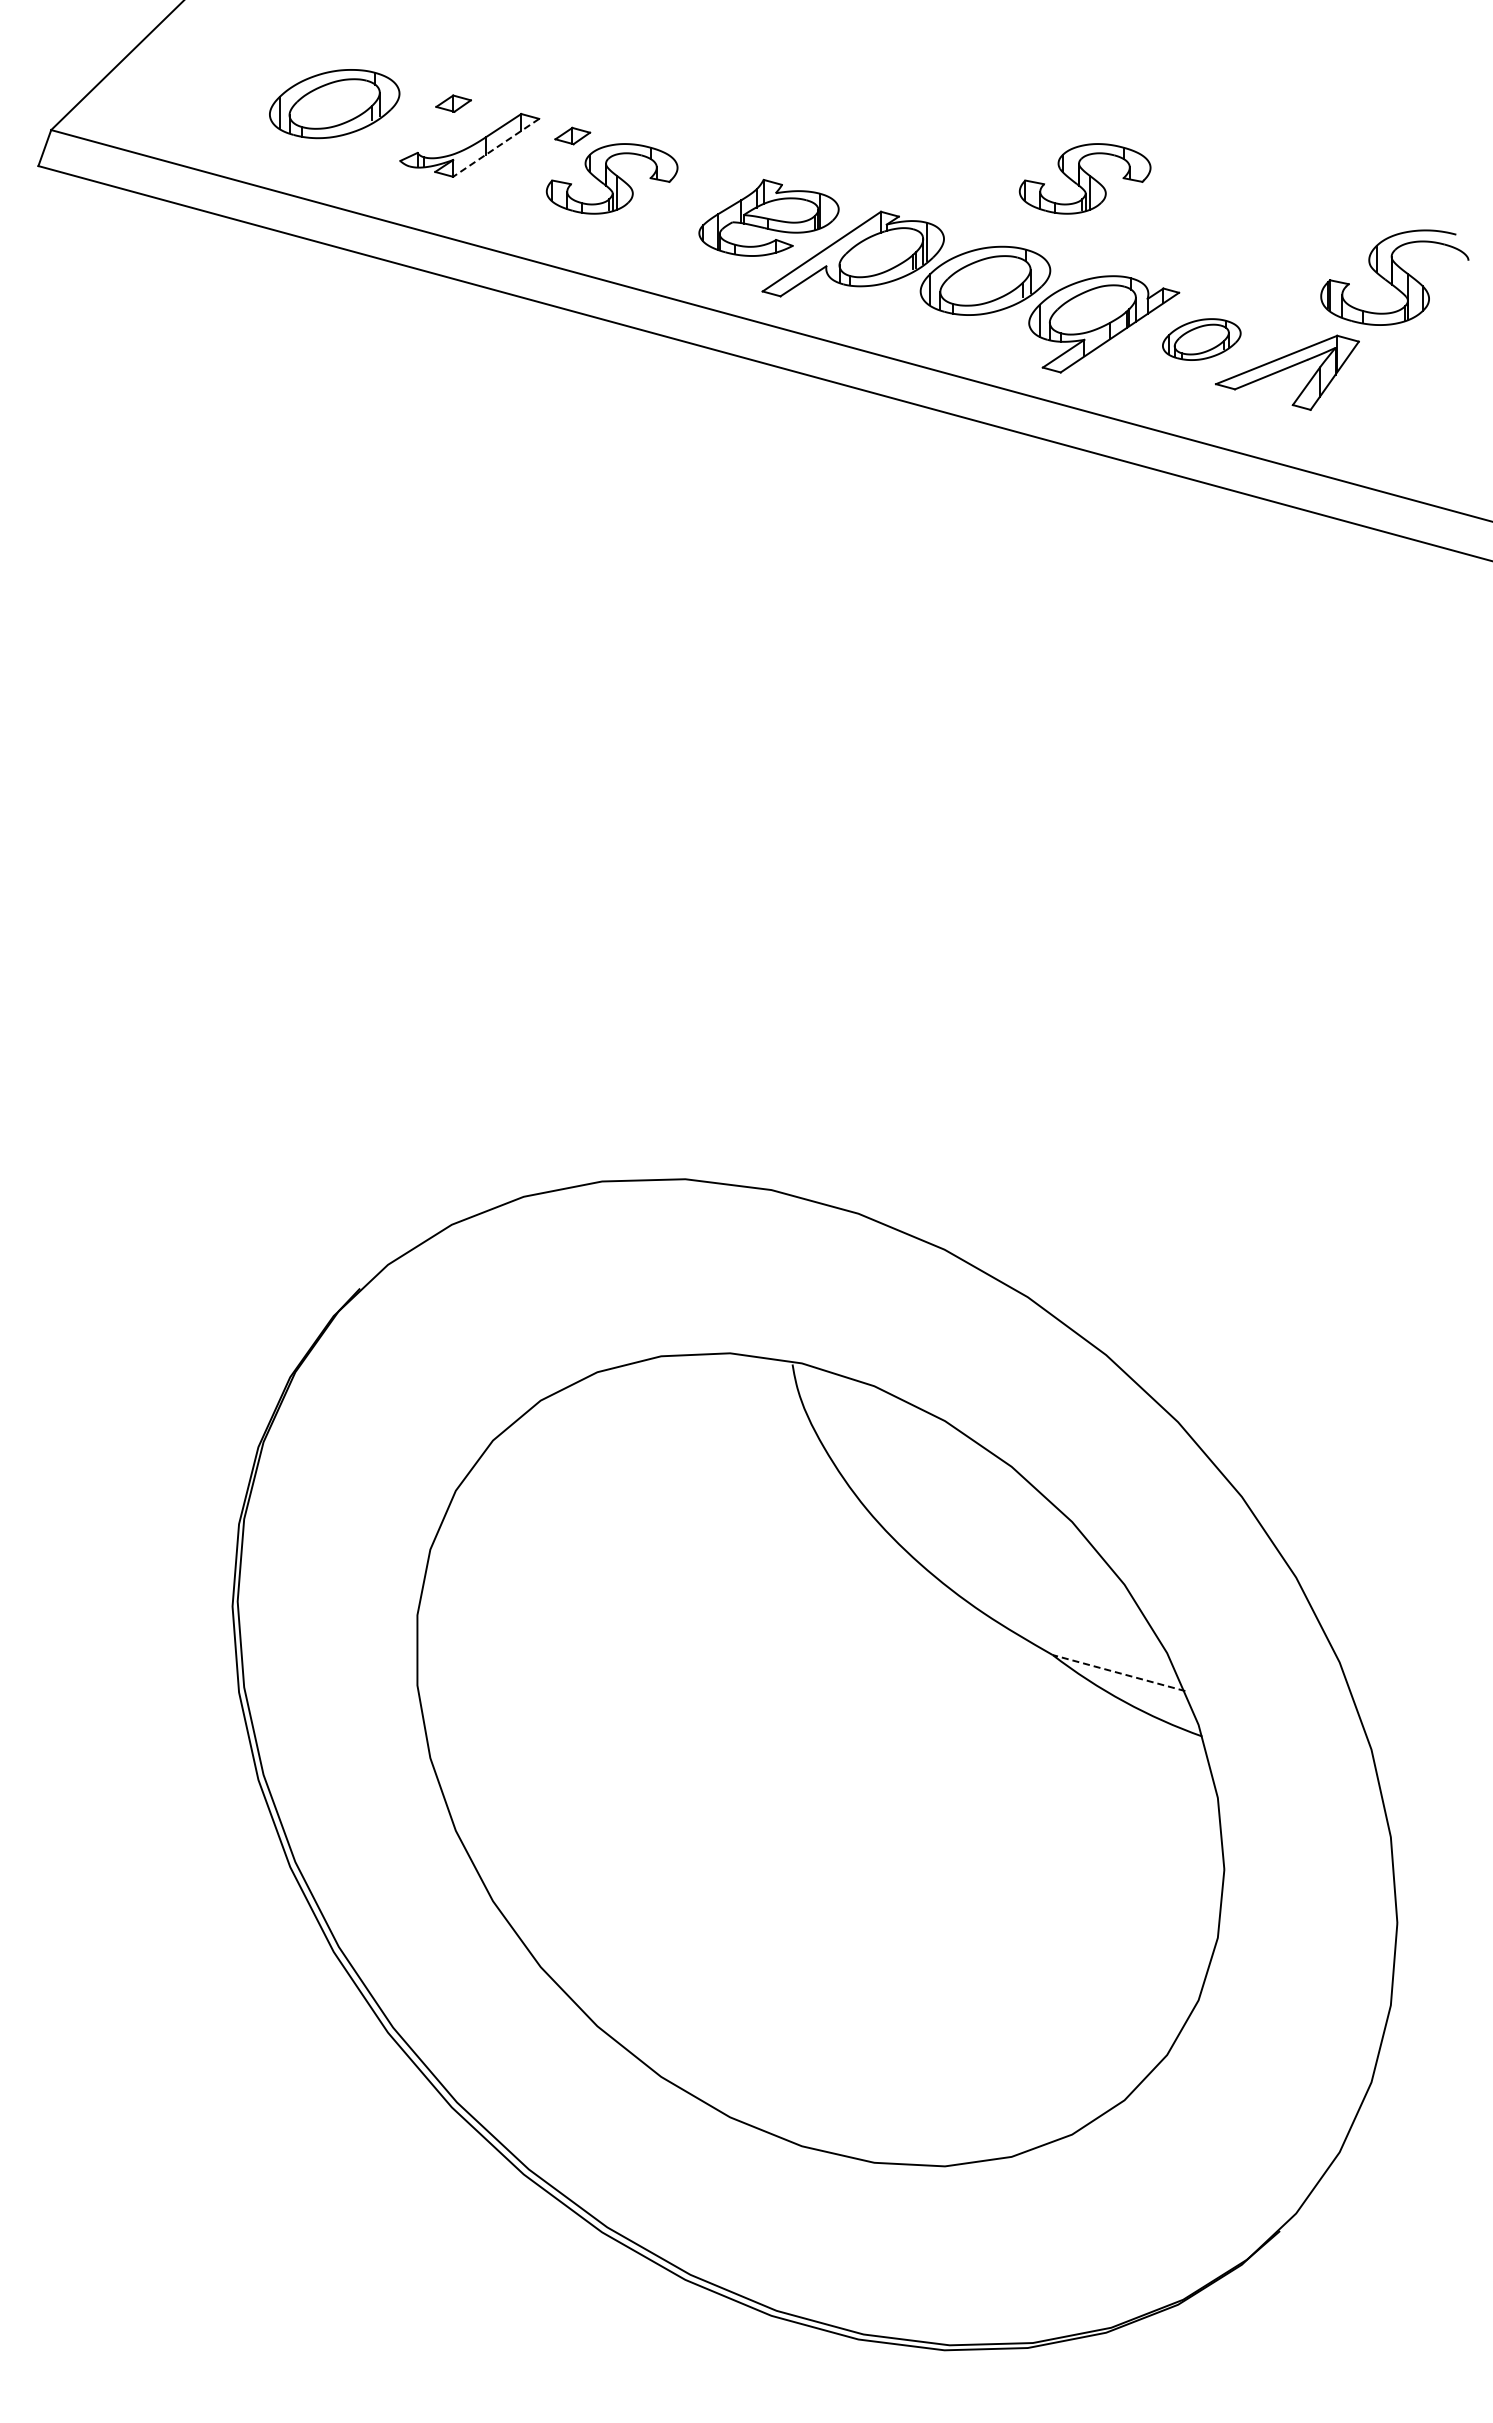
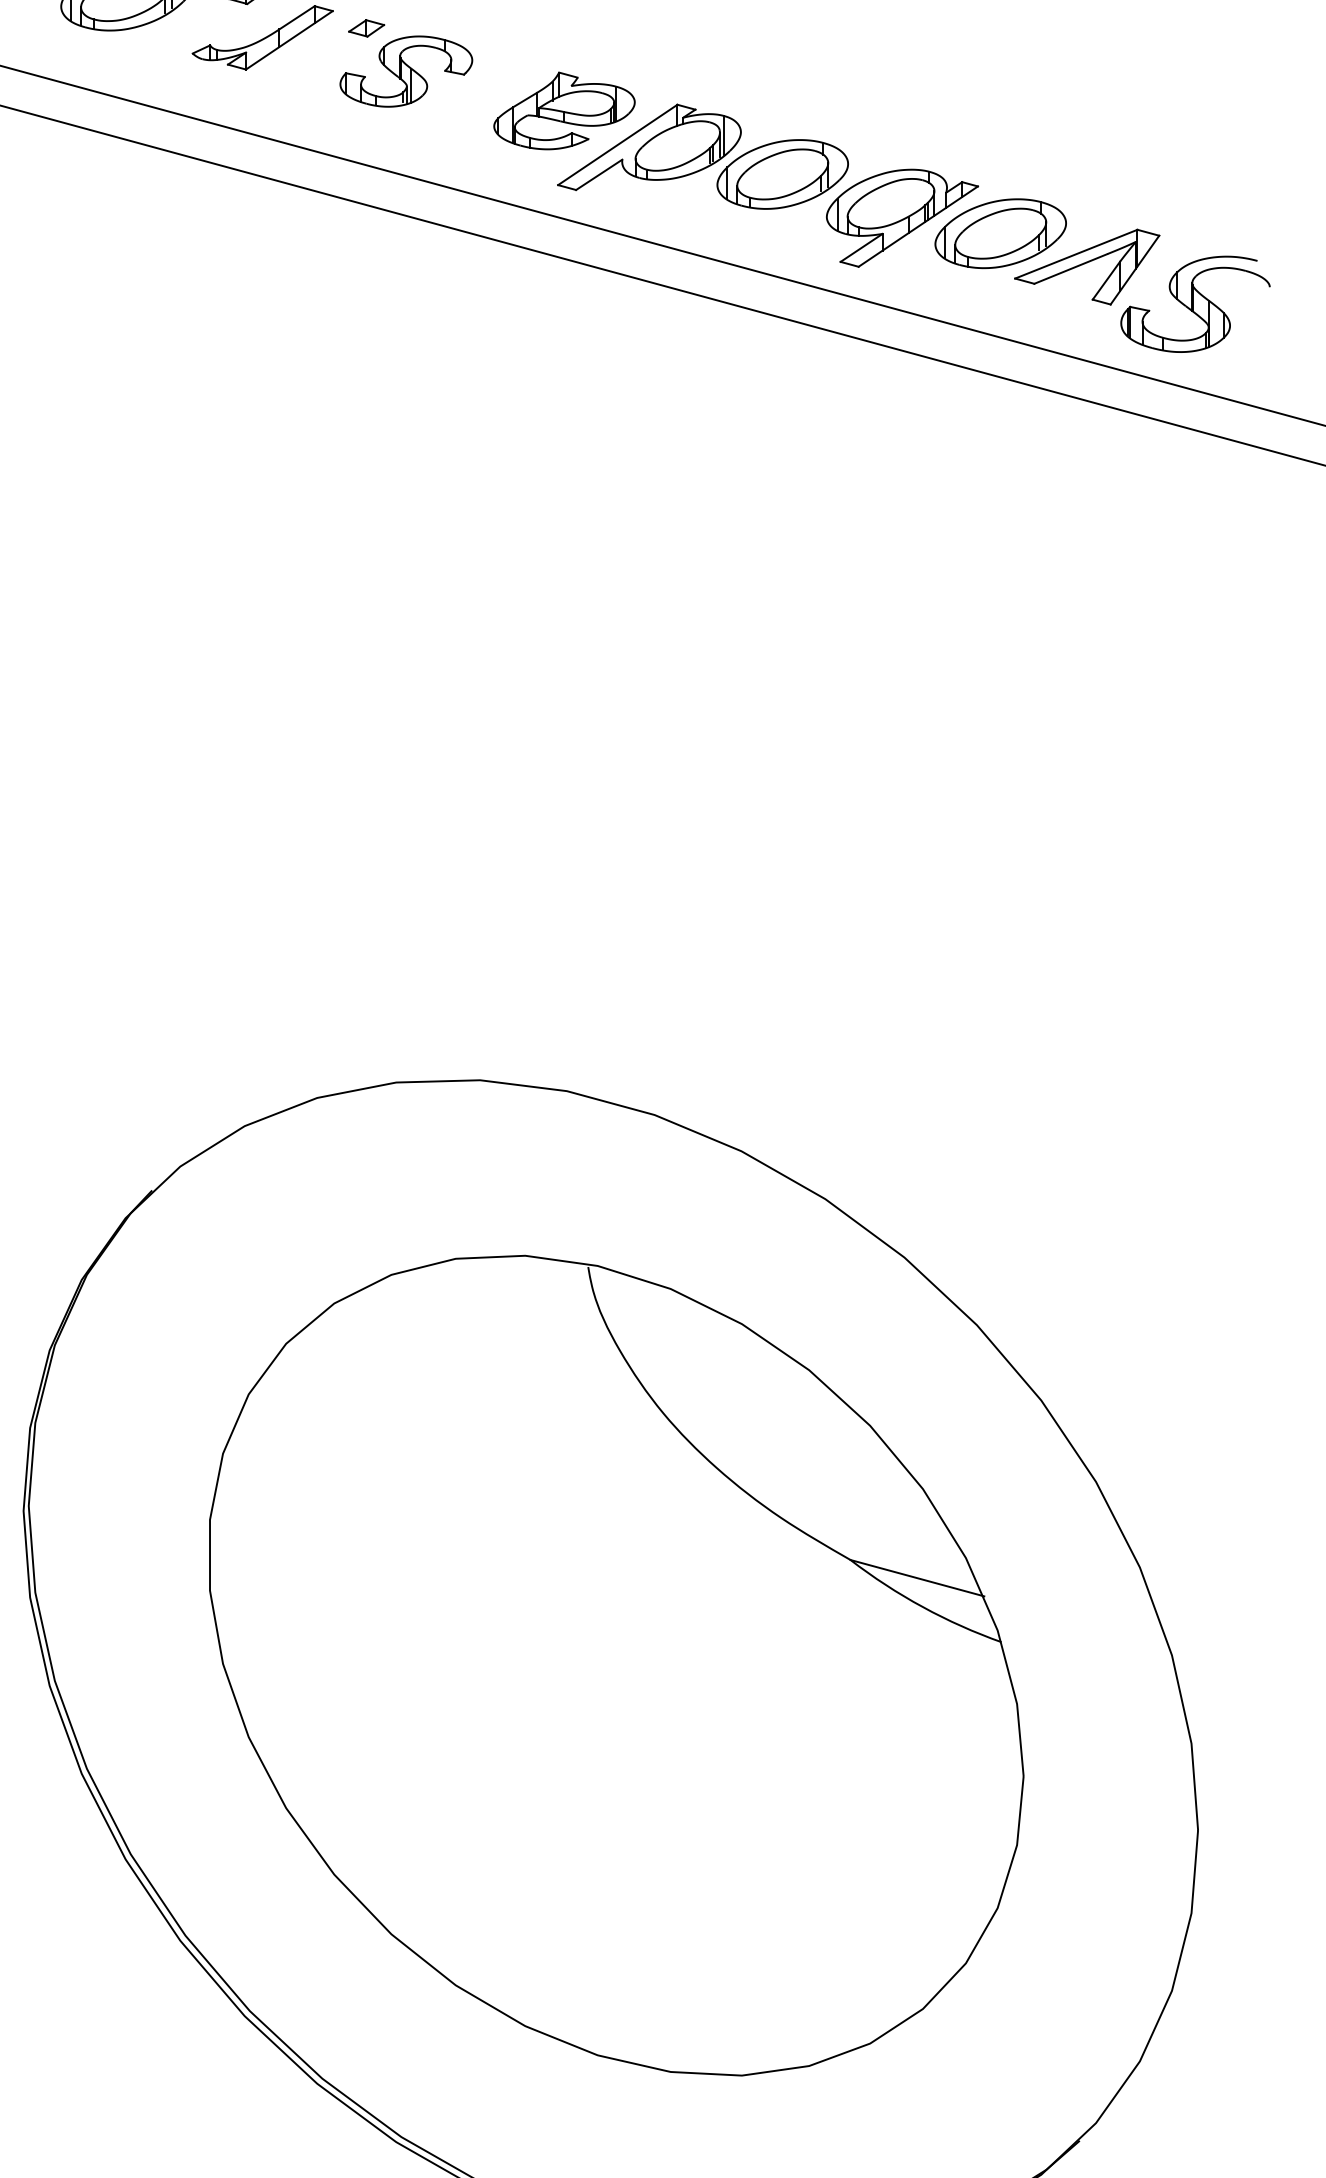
line: (496, 147) -> (289, 39), dashed -> solid
part: (1084, 178) -> (882, 71), removed
part: (1394, 277) -> (1195, 304), moved
part: (1201, 339) -> (1000, 233), size x1.67
line: (1119, 1673) -> (917, 1578), dashed -> solid

